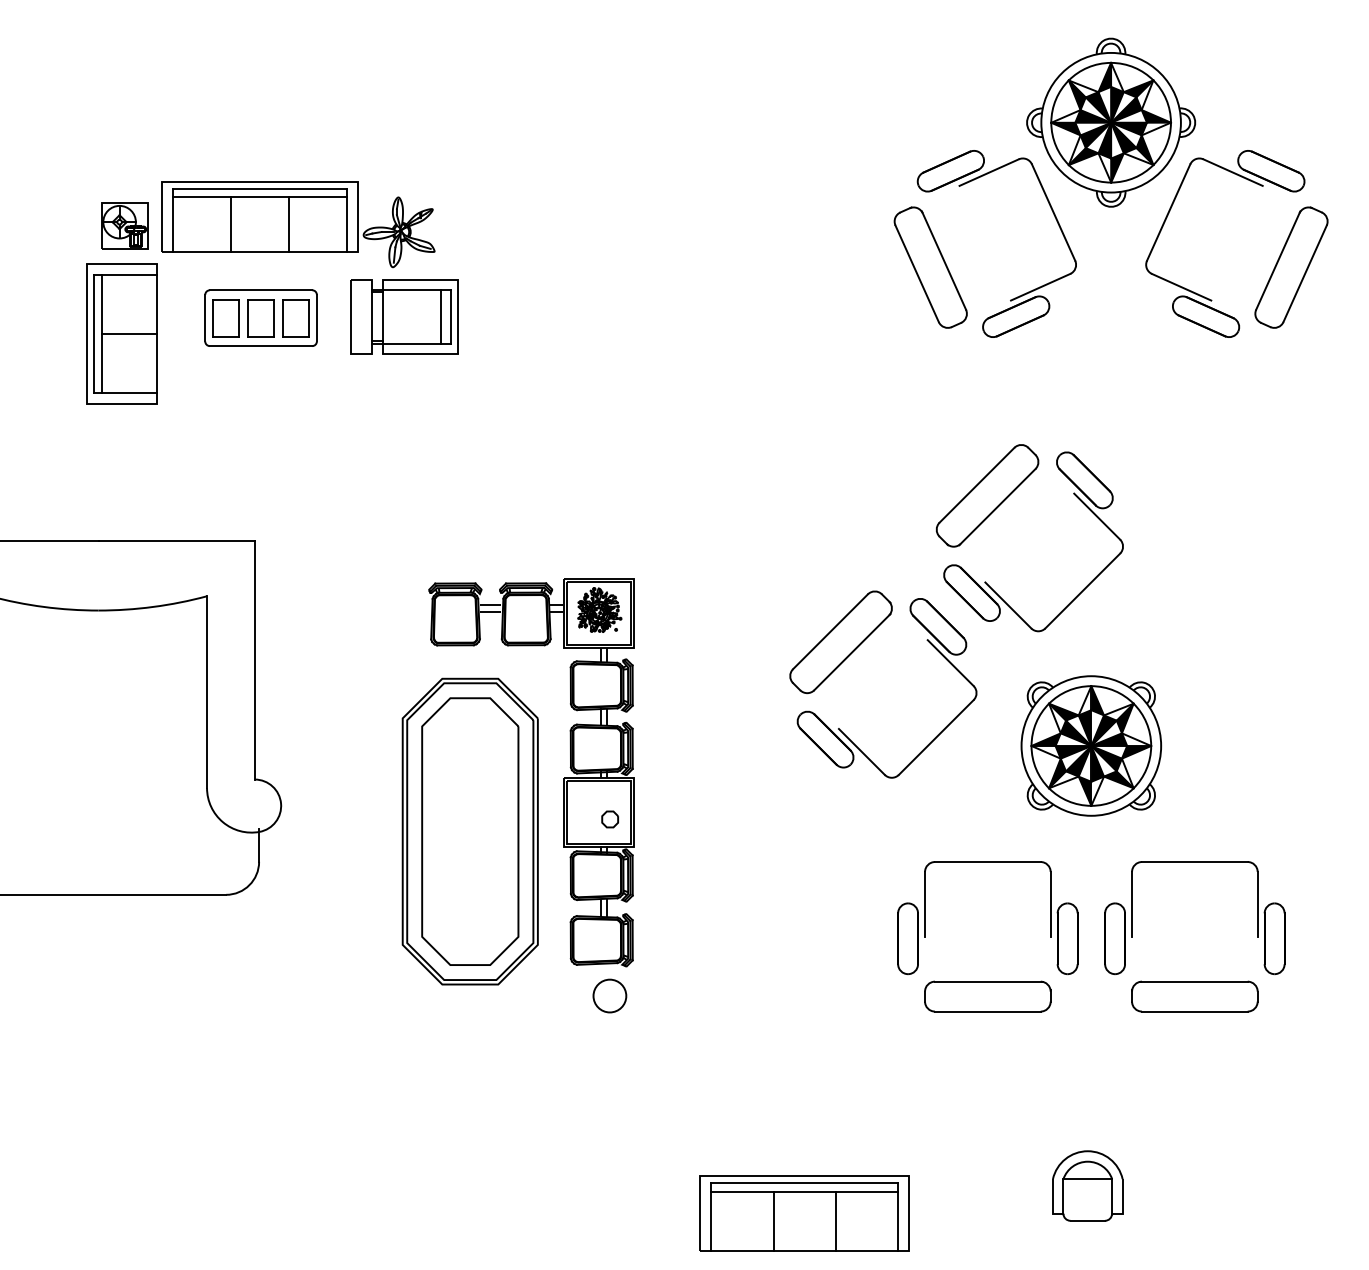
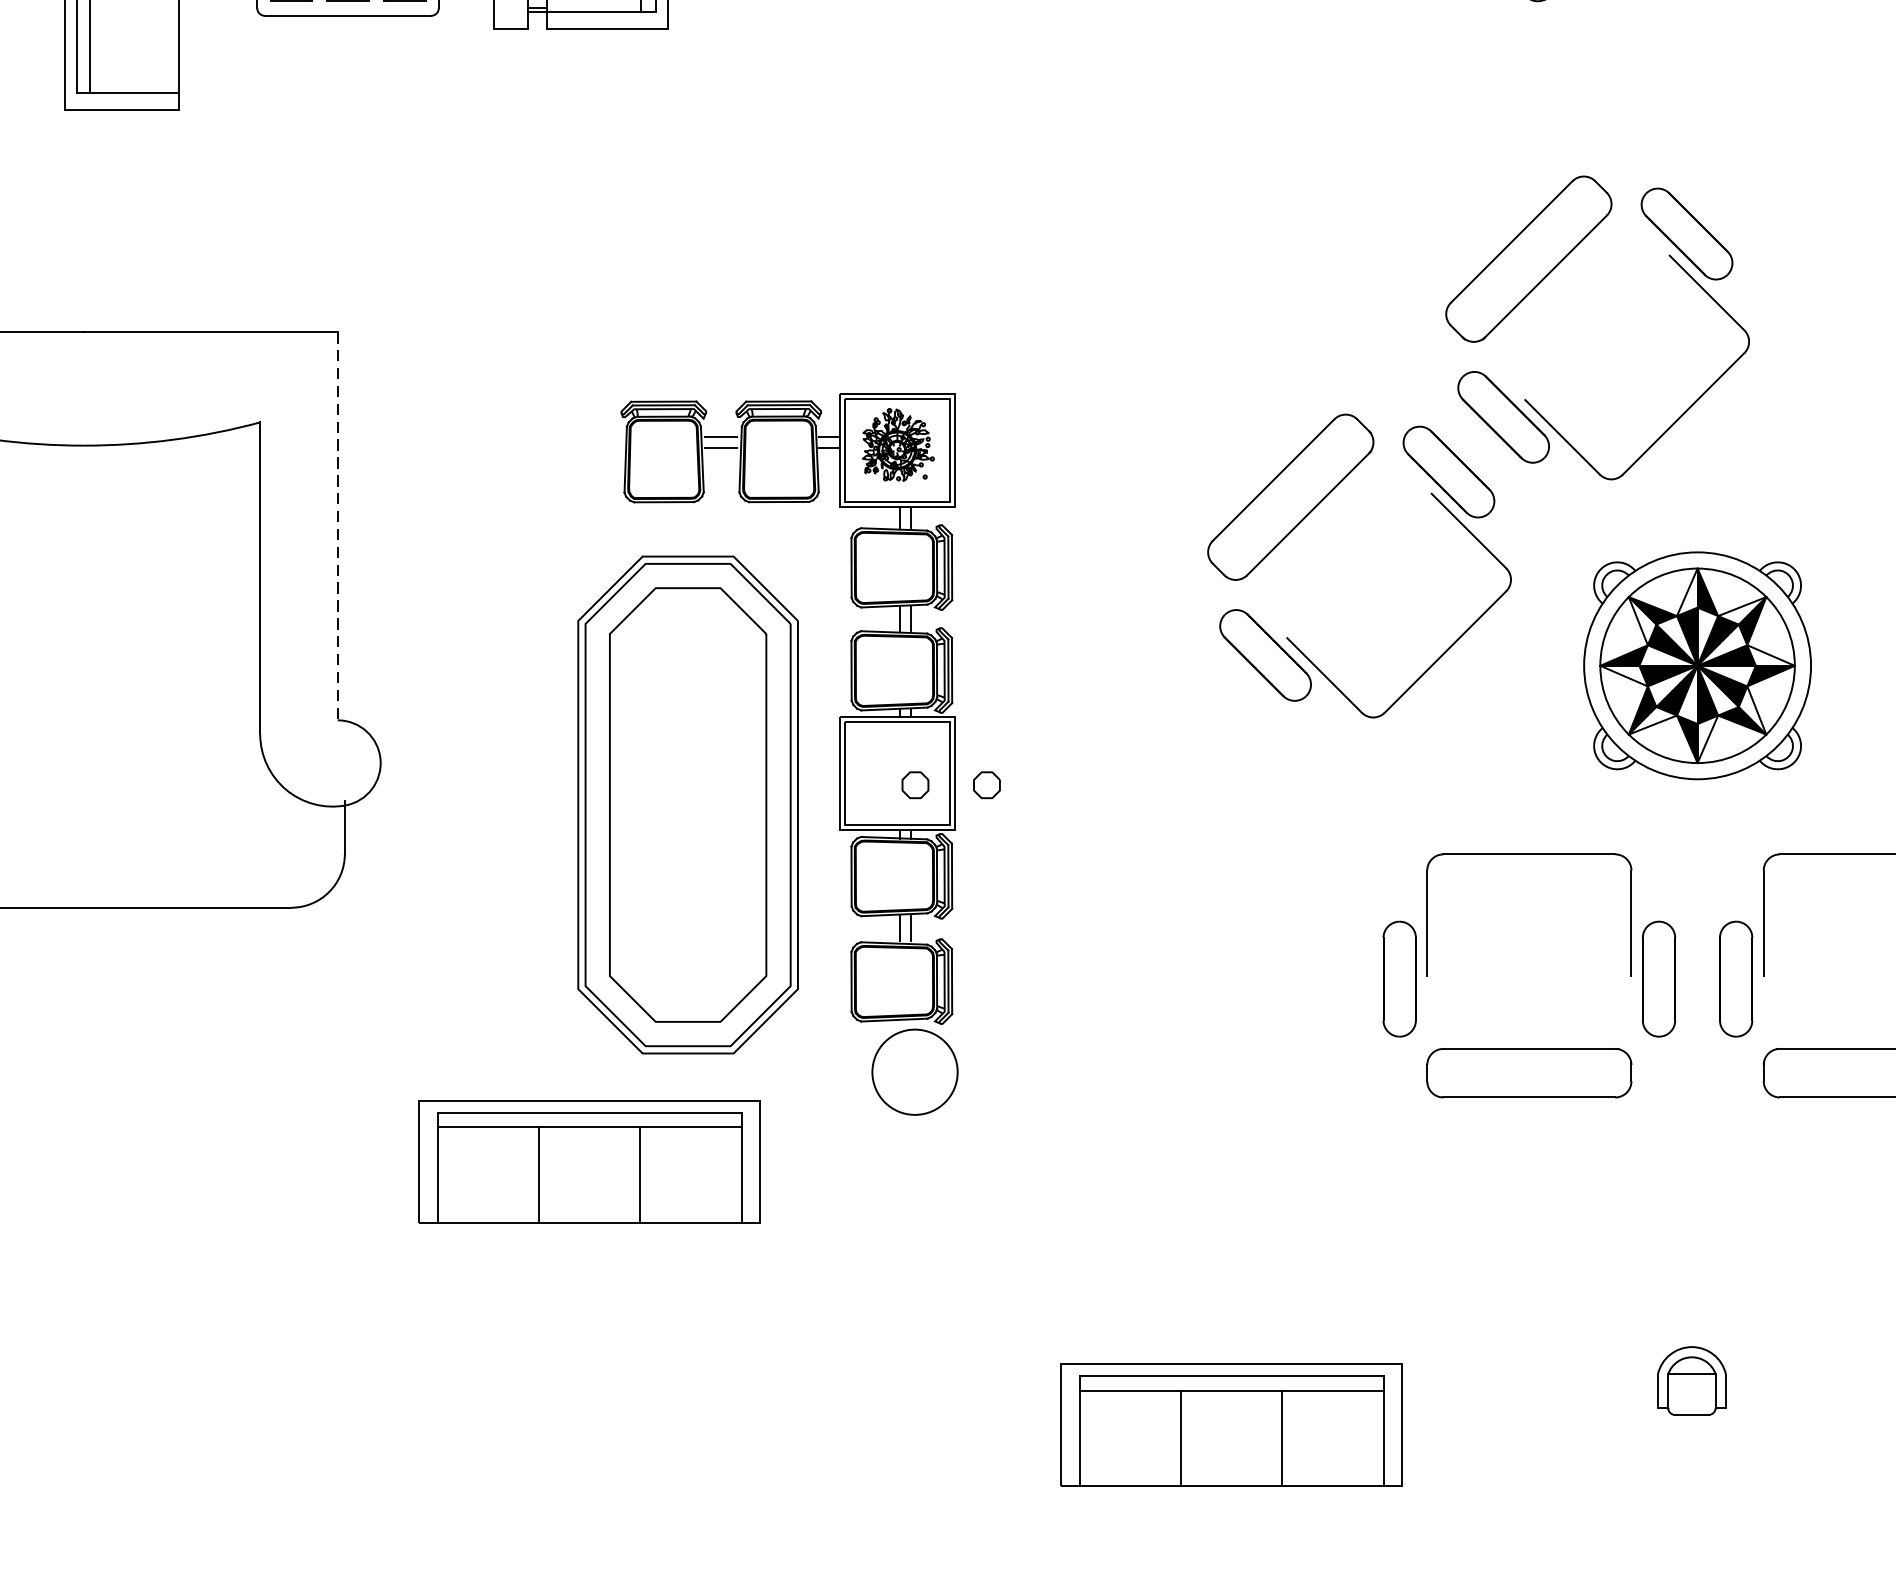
line: (254, 660) -> (337, 526), solid -> dashed
part: (653, 819) -> (985, 785), added
circle: (609, 995) -> (914, 1071), size x1.6
part: (409, 1051) -> (589, 1162), added
part: (1087, 1185) -> (1691, 1380), size x0.6

